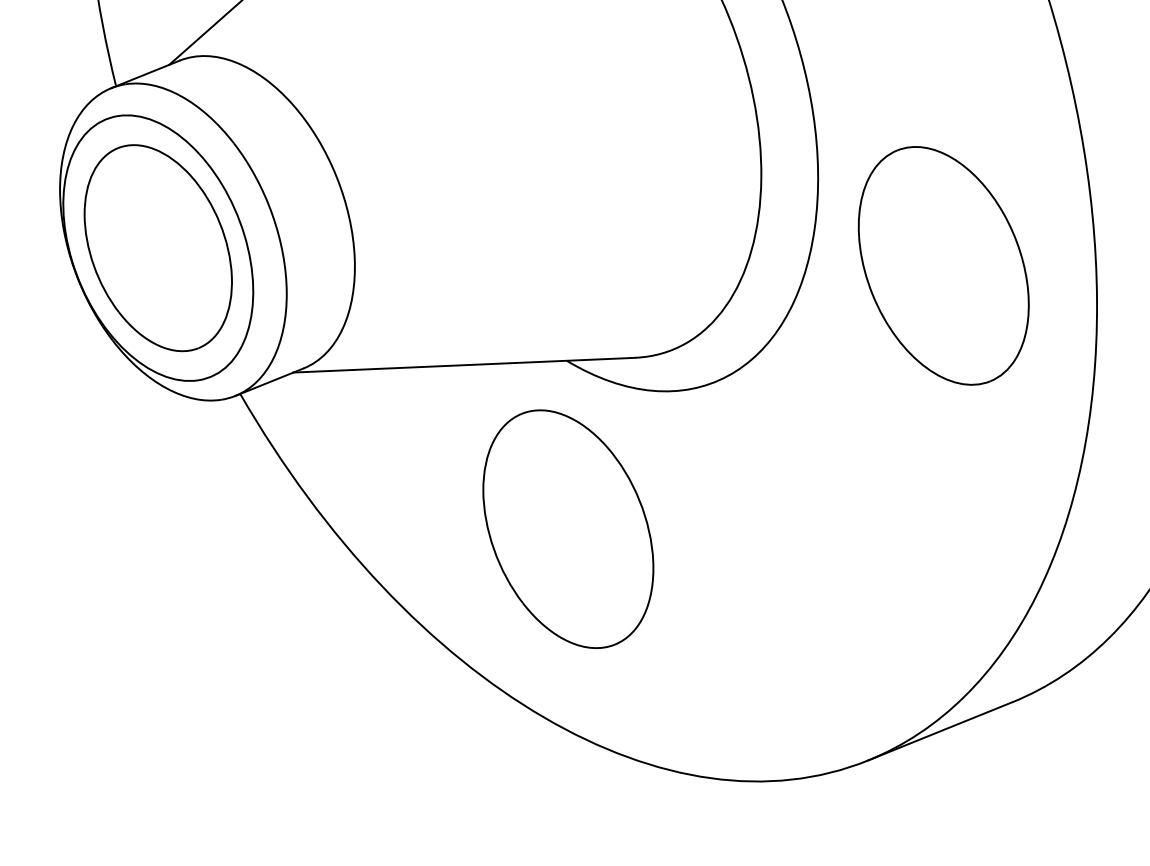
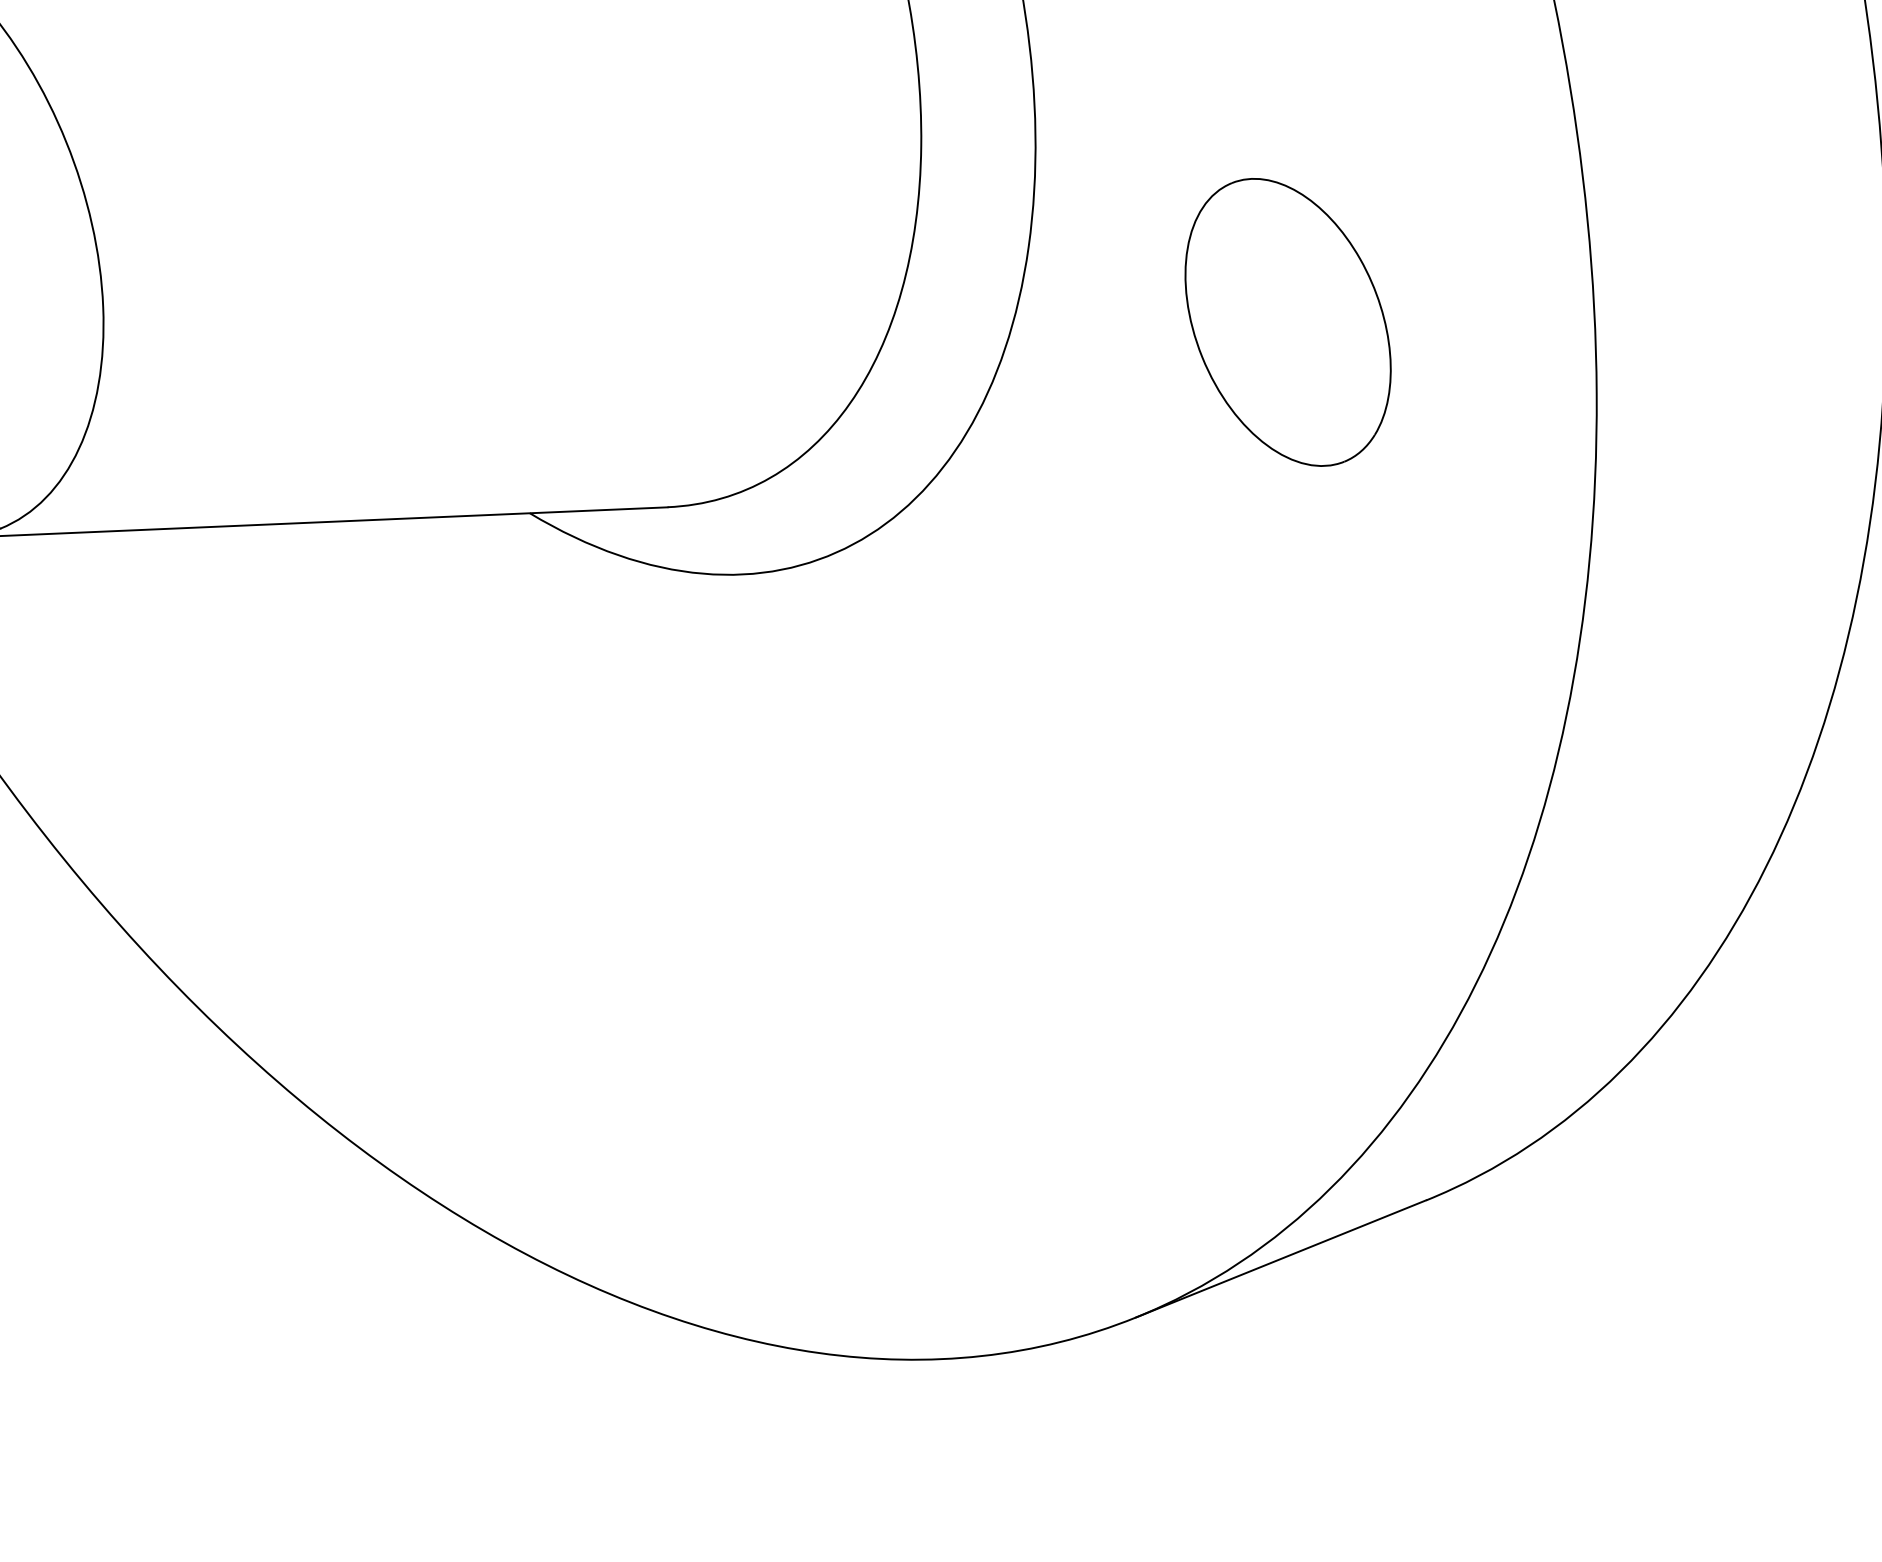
part: (943, 265) -> (1287, 321), size x0.6
part: (568, 528) -> (533, 850), removed

